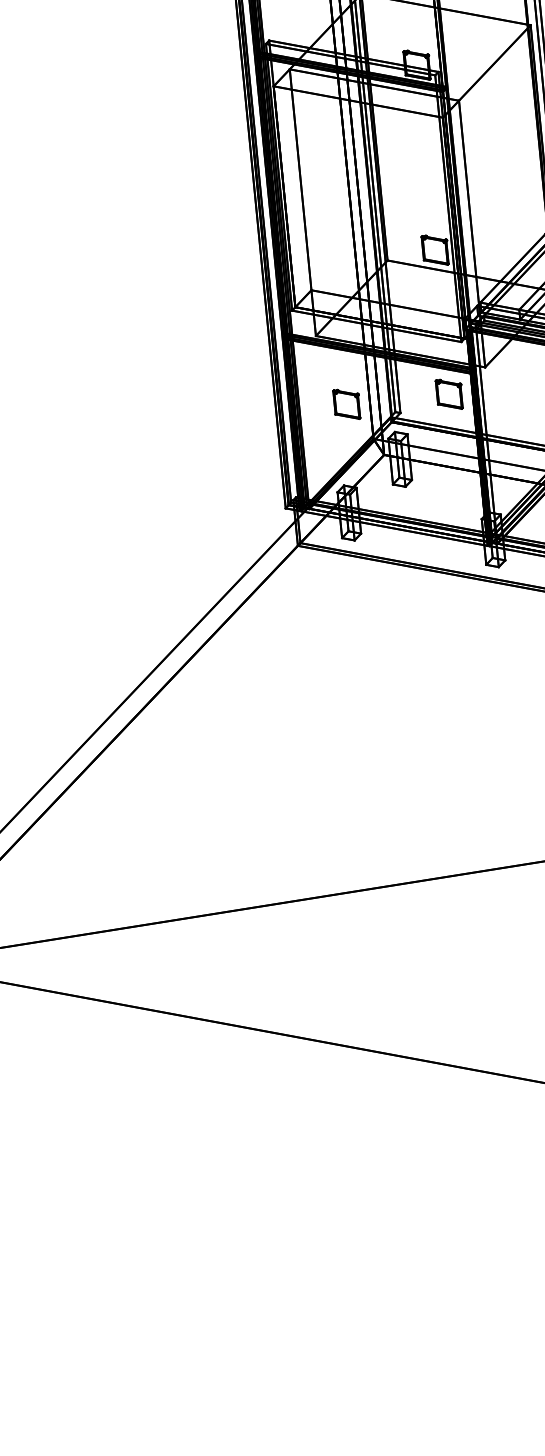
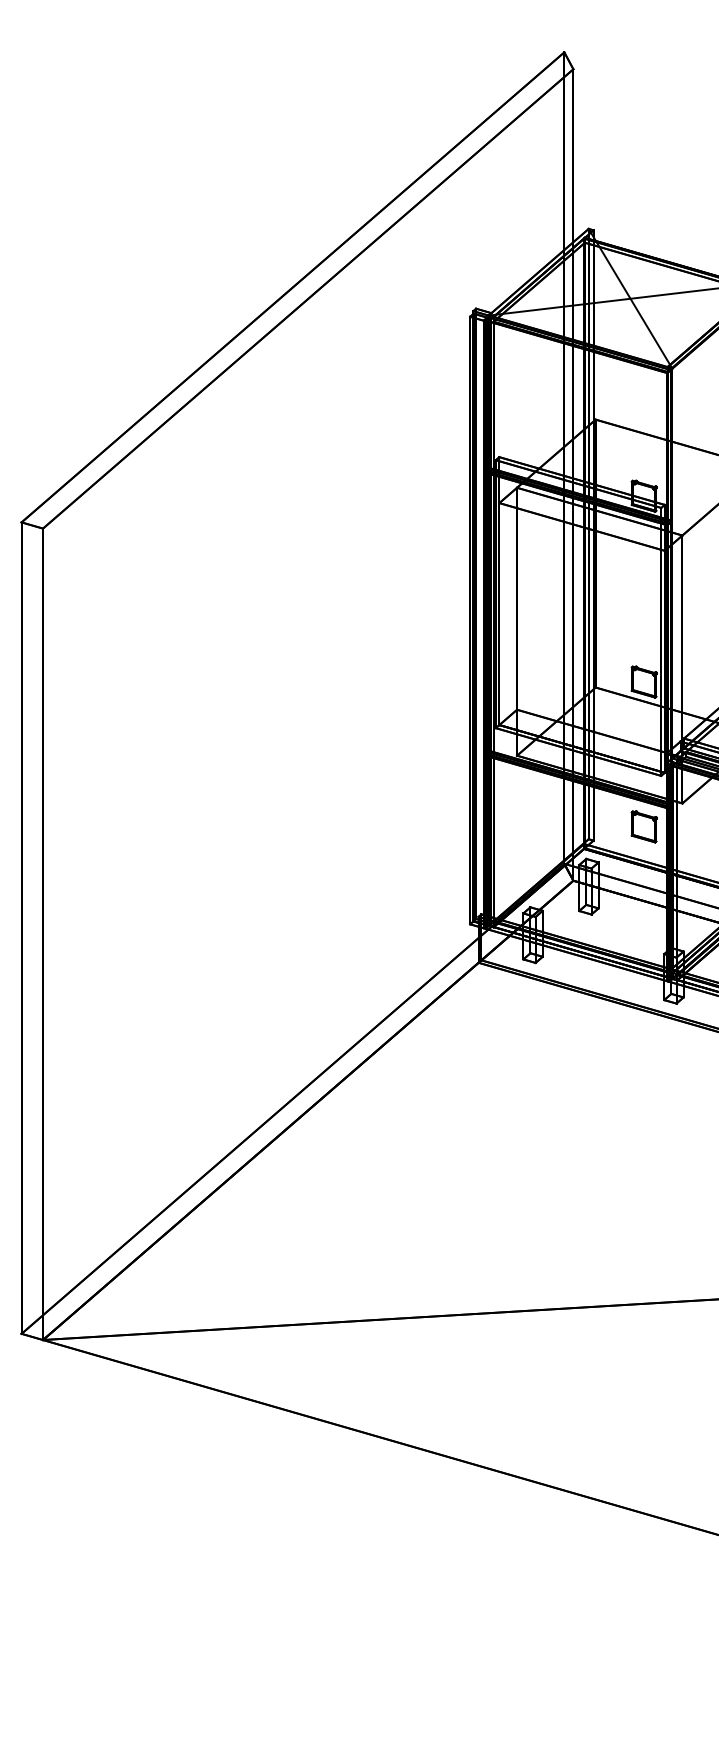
part: (346, 404) -> (540, 826), removed

